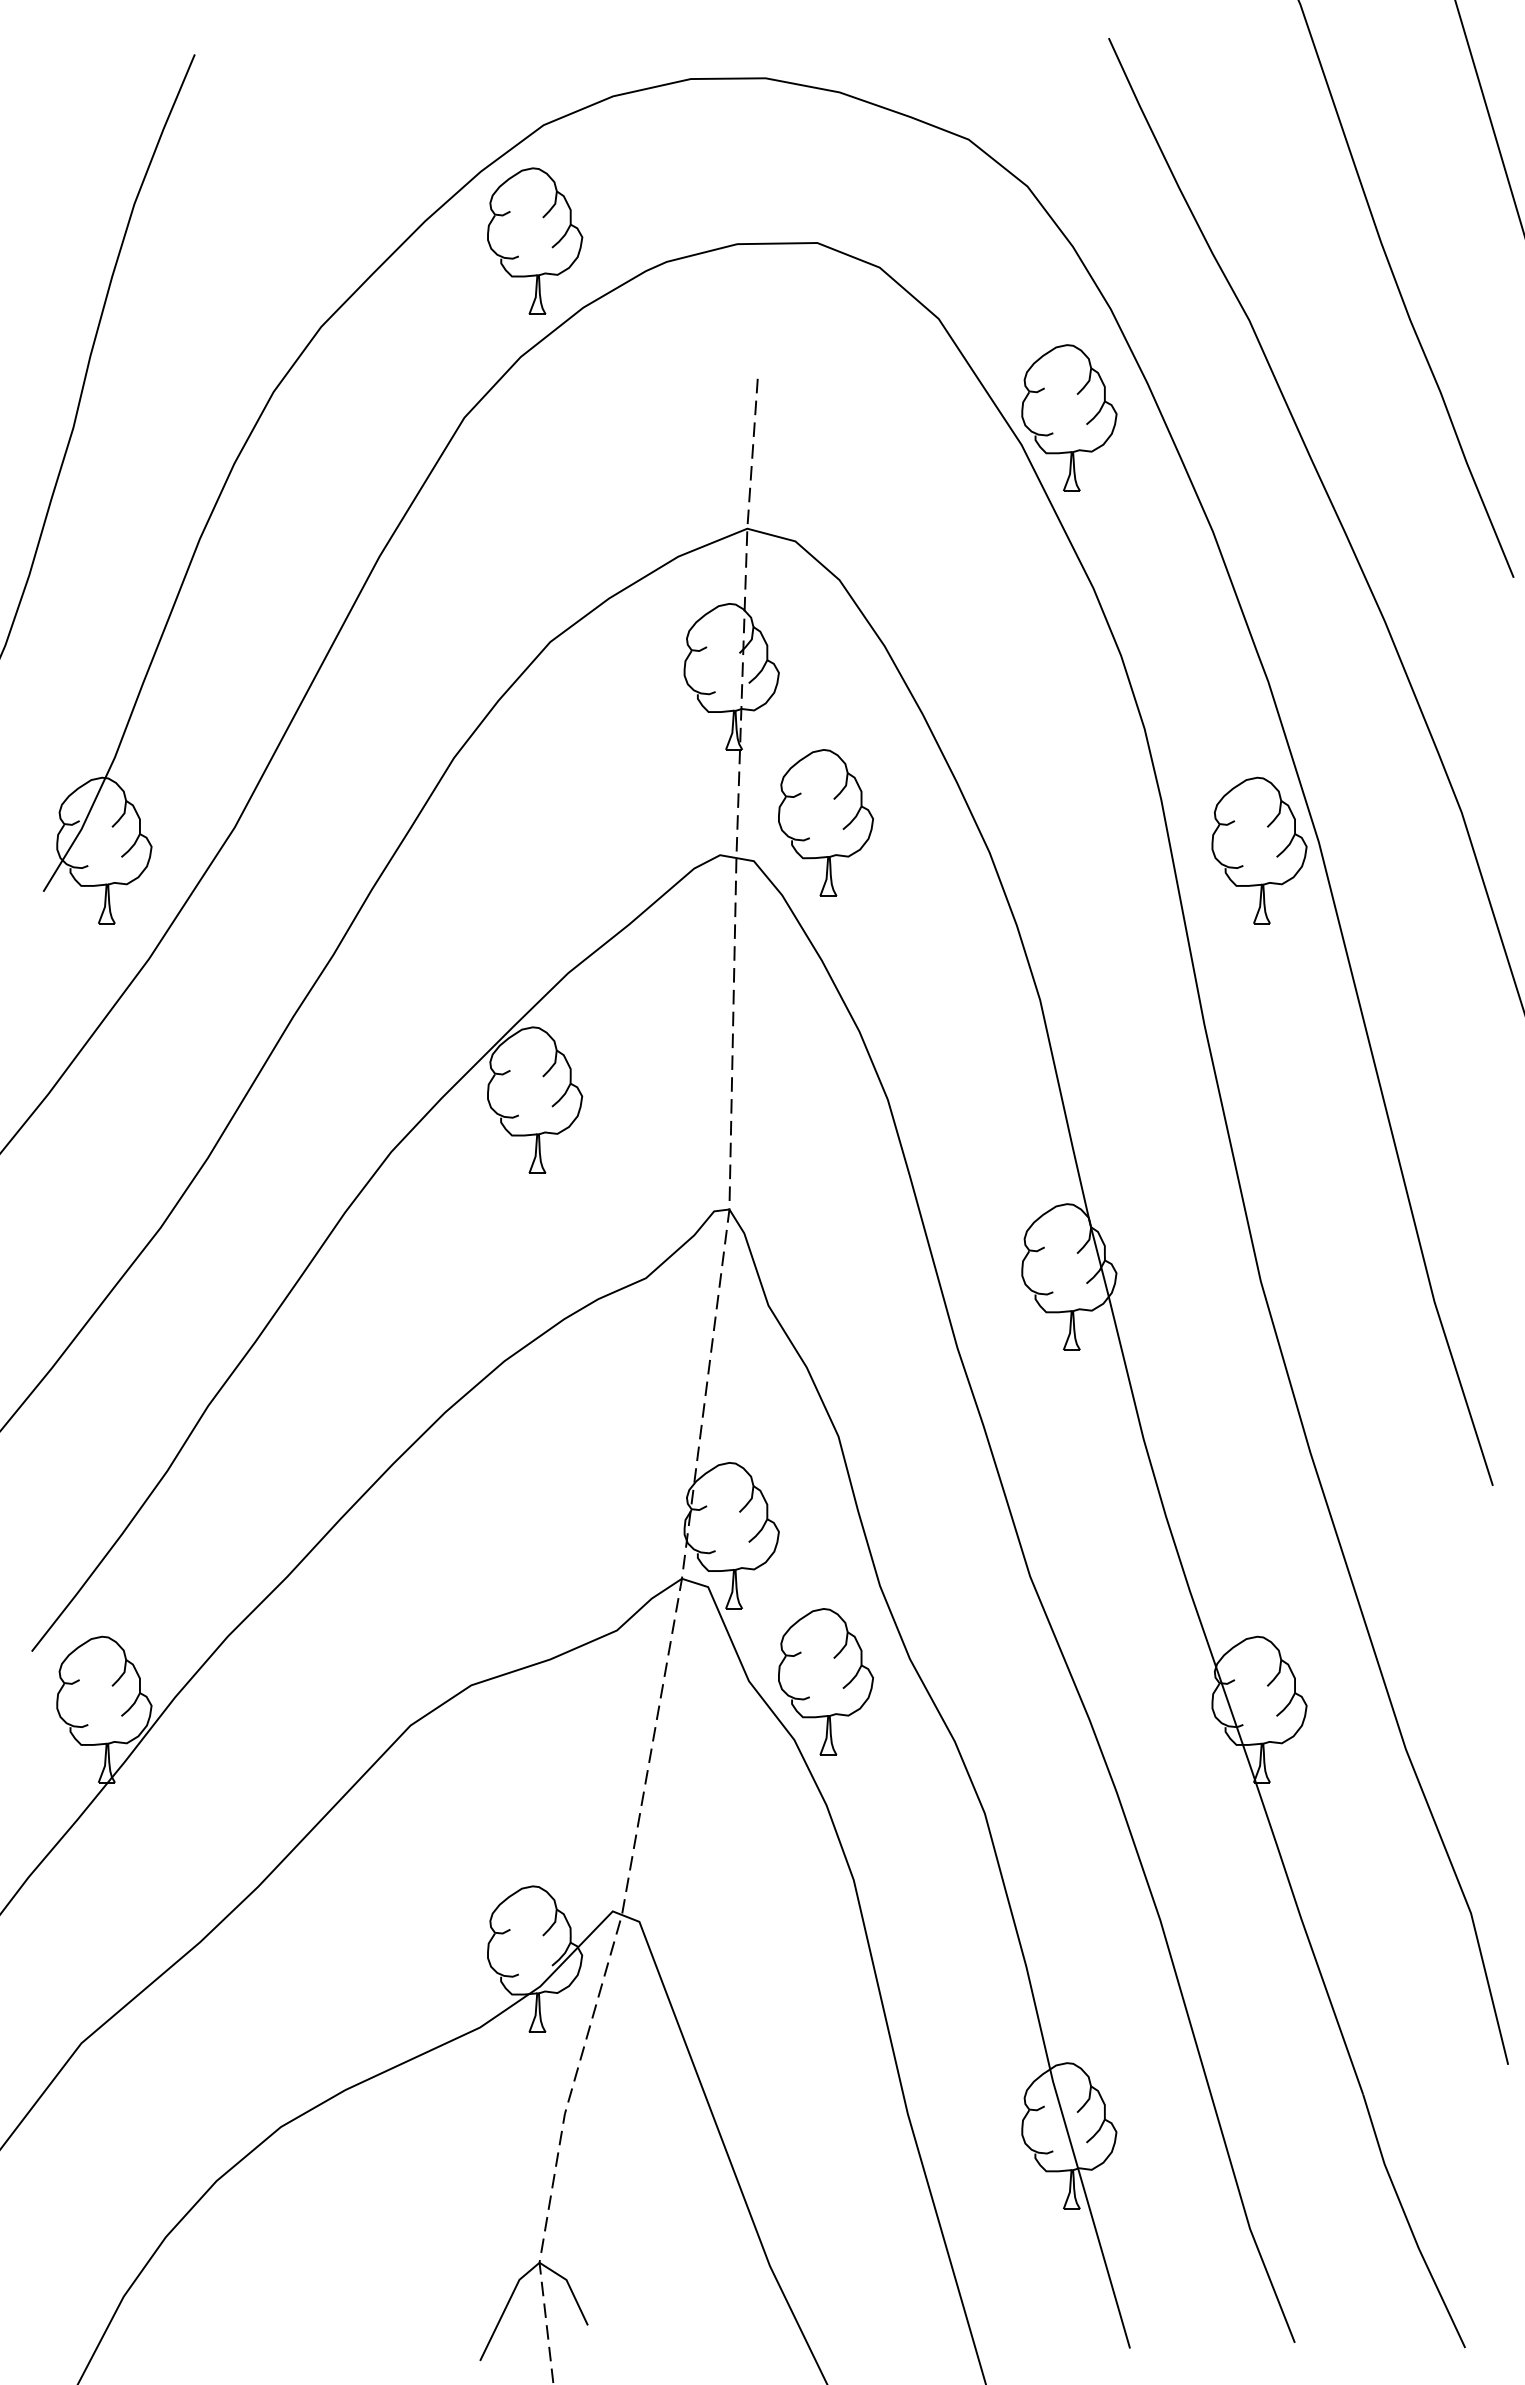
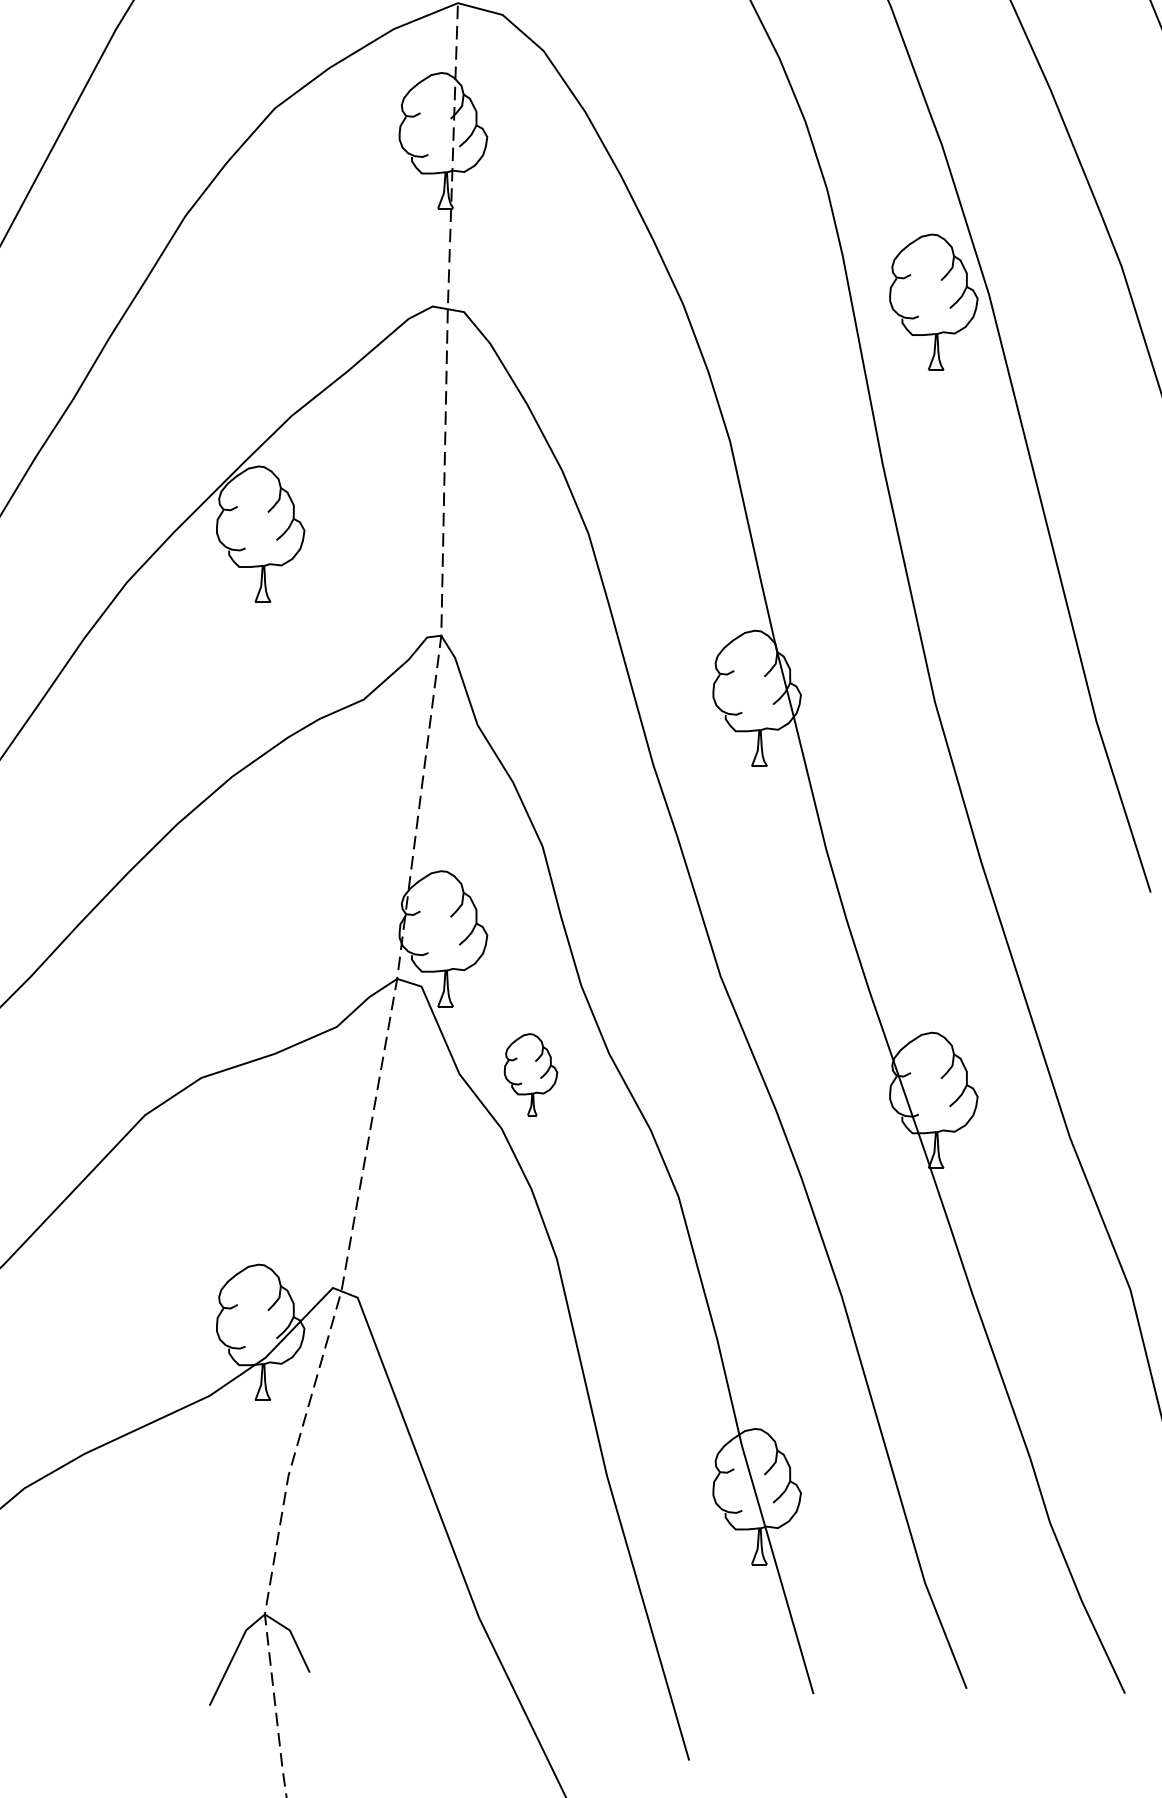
part: (825, 822) -> (530, 276), removed
part: (825, 1681) -> (530, 1074), size x0.6

